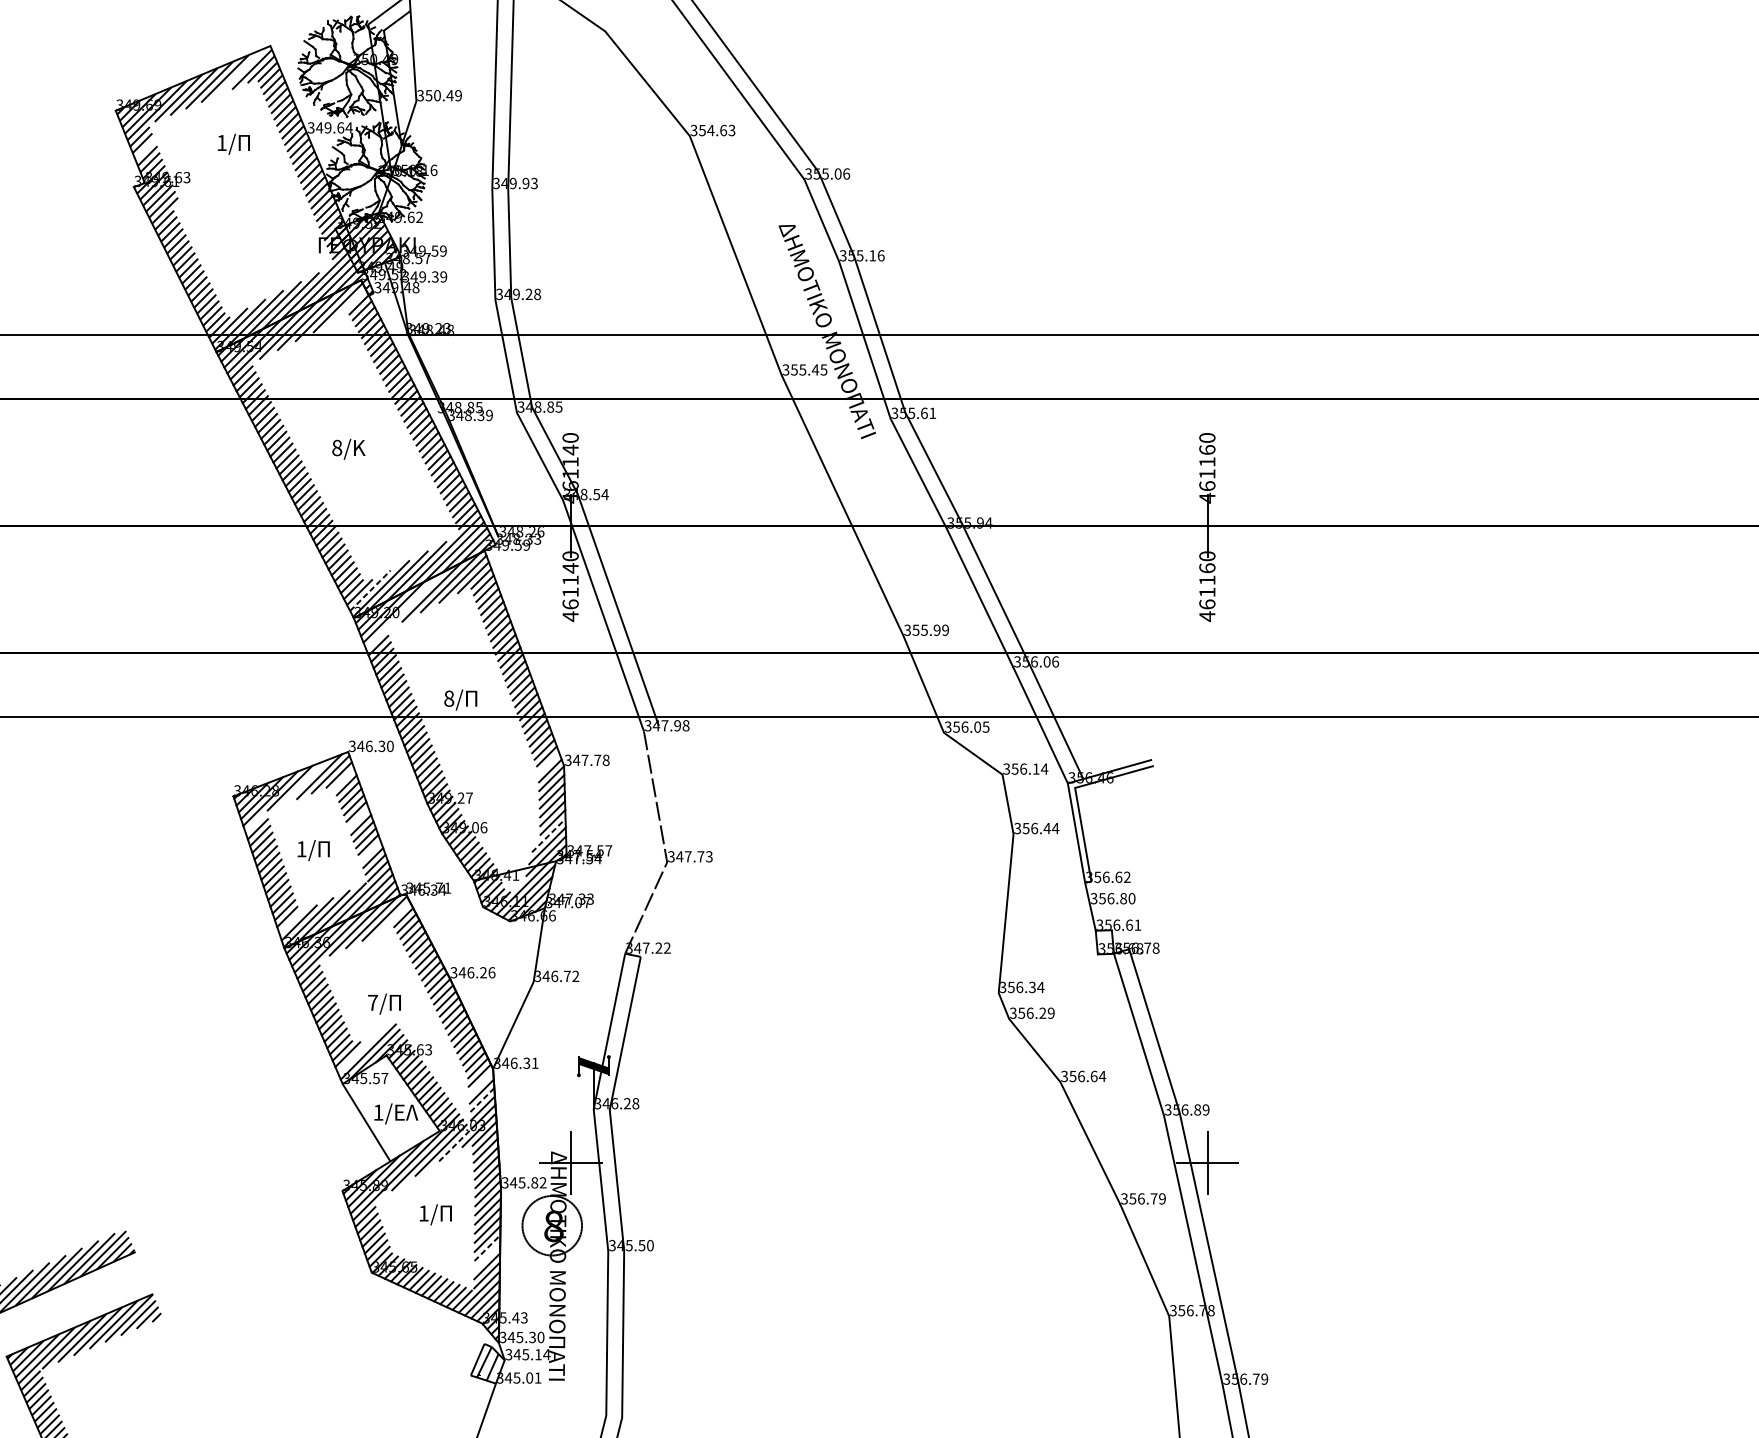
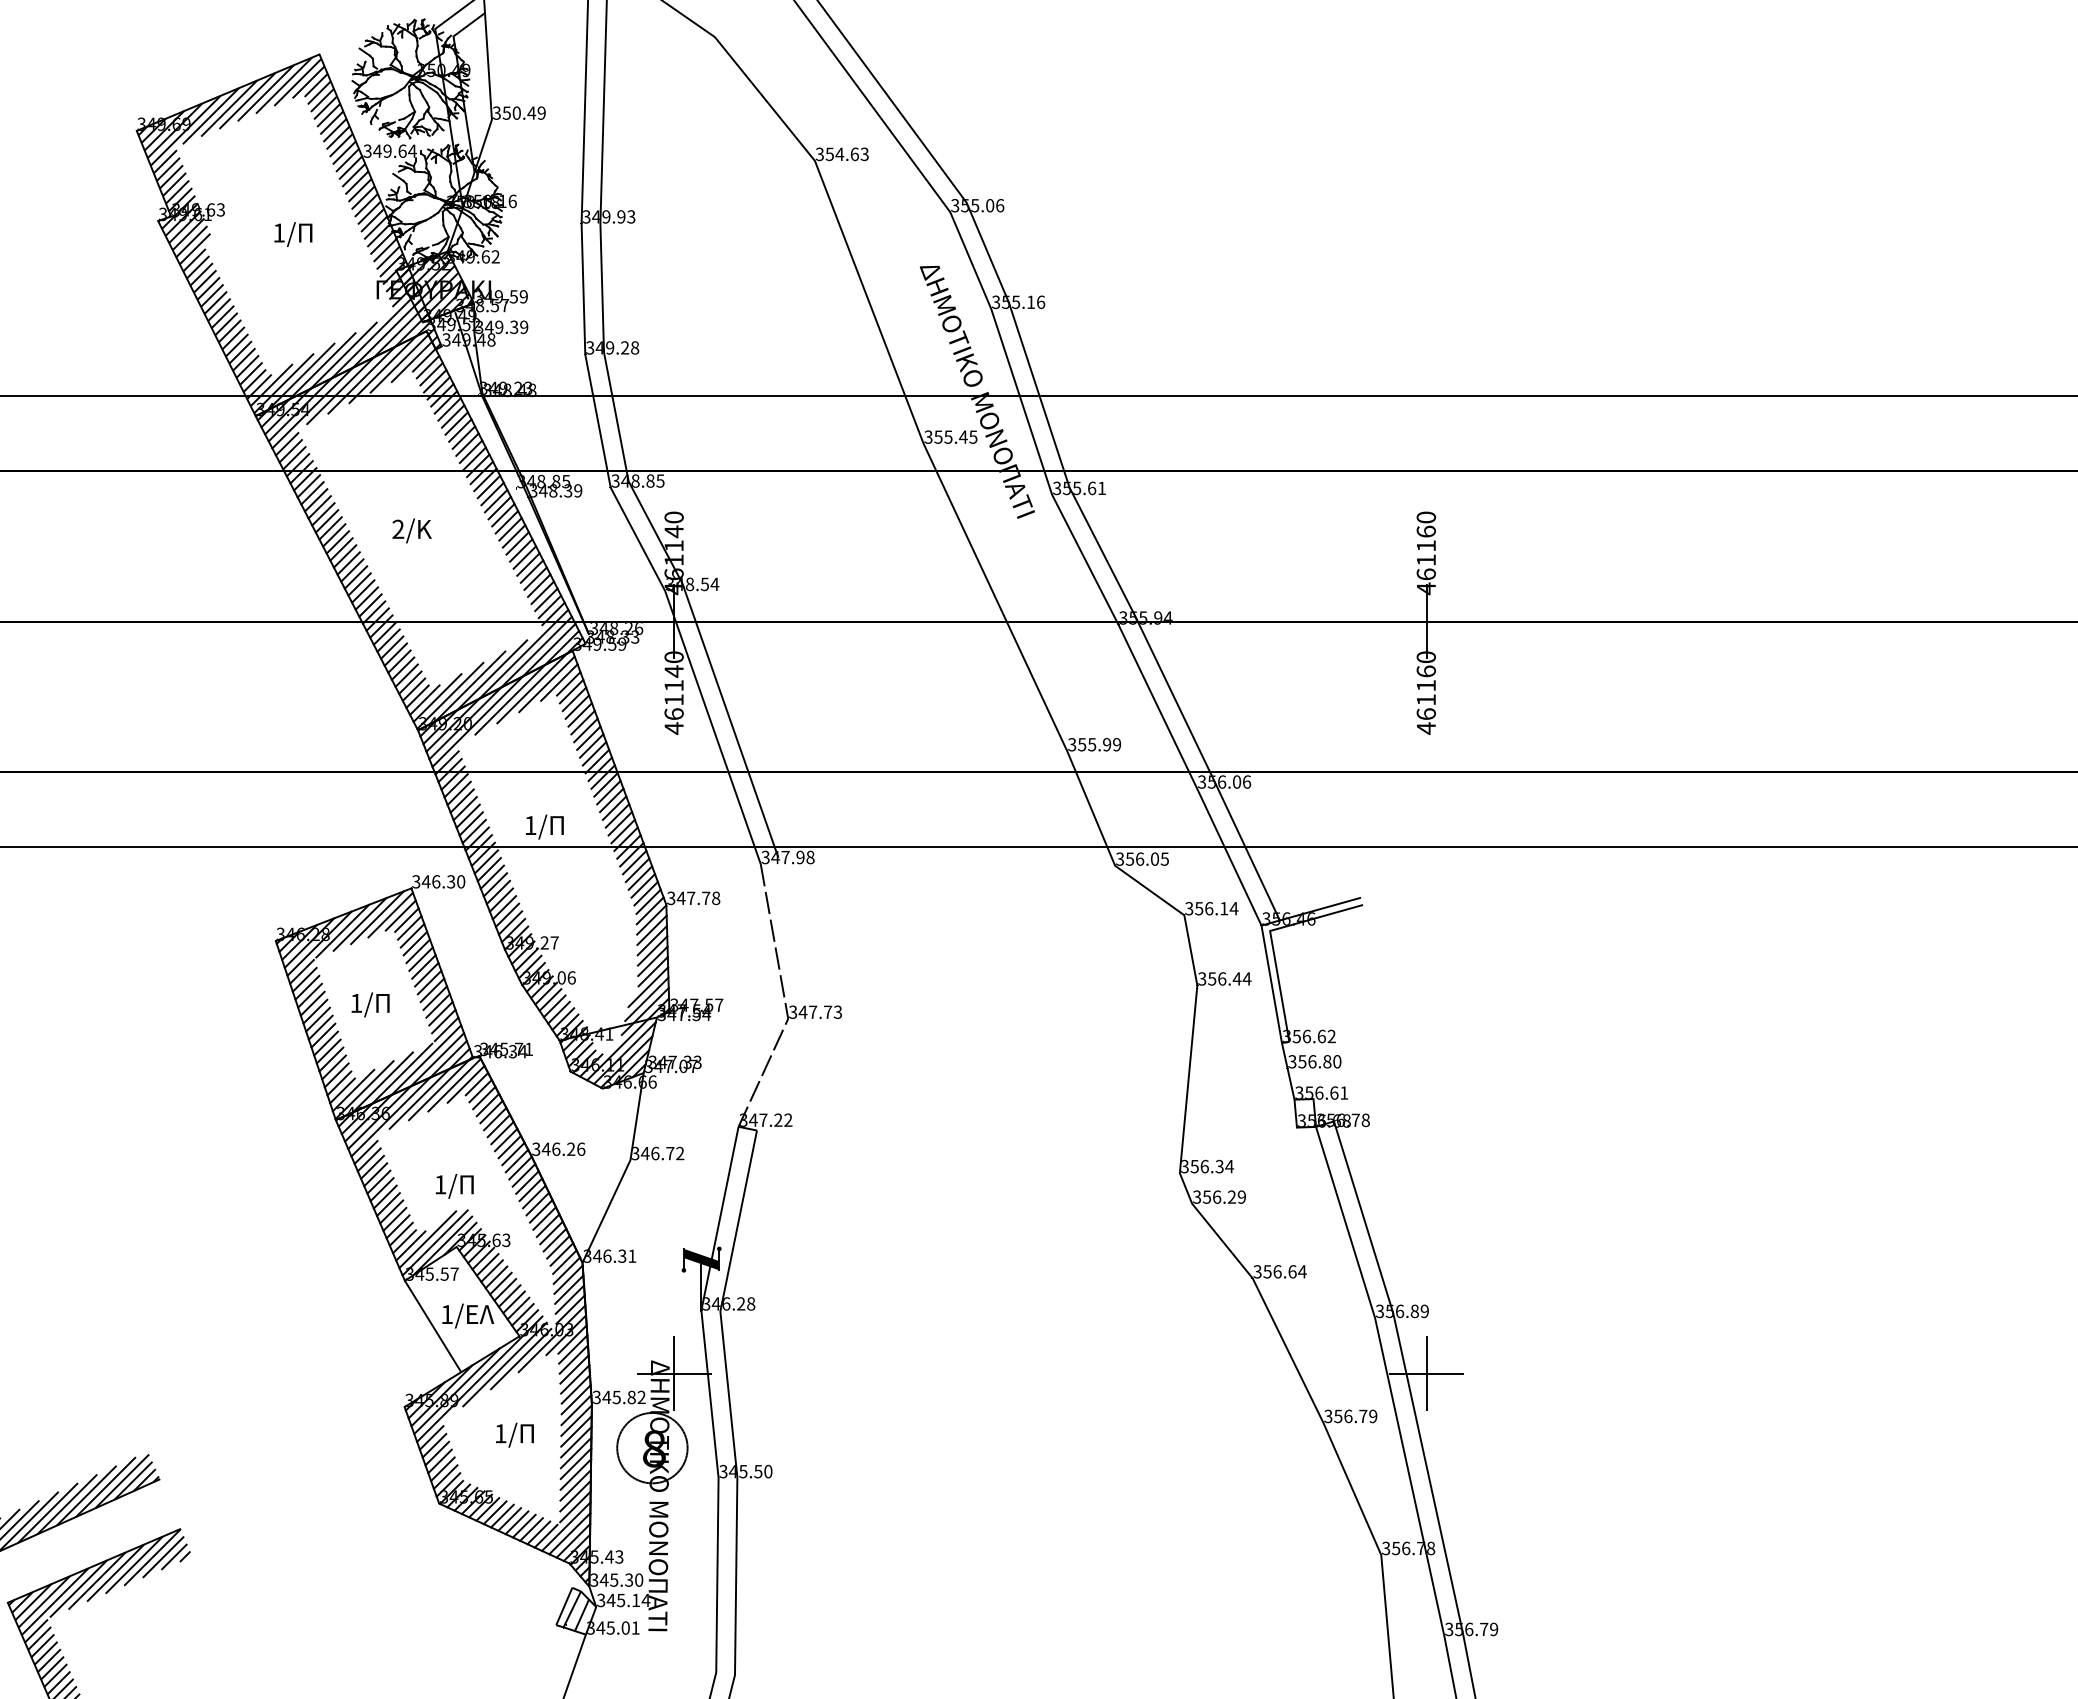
line: (240, 72) -> (284, 85), added
text: (234, 144) -> (293, 234), moved
line: (145, 149) -> (171, 176), added
line: (348, 305) -> (411, 361), added
text: (337, 448) -> (398, 529), 8 -> 2
line: (370, 591) -> (437, 698), dashed -> solid
line: (404, 610) -> (477, 721), added
text: (449, 698) -> (530, 825), 8 -> 1
line: (548, 763) -> (648, 901), added
line: (344, 778) -> (406, 919), added
line: (304, 782) -> (359, 924), added
line: (358, 818) -> (423, 966), added
line: (255, 822) -> (301, 971), added
line: (548, 834) -> (648, 986), dashed -> solid
line: (370, 851) -> (437, 1005), added
line: (394, 917) -> (465, 1083), added
line: (289, 923) -> (342, 1090), added
text: (372, 1002) -> (440, 1184), 7 -> 1
line: (361, 1049) -> (427, 1239), added
line: (481, 1082) -> (568, 1279), added
line: (482, 1099) -> (569, 1299), dashed -> solid
line: (454, 1145) -> (537, 1353), dashed -> solid
line: (487, 1248) -> (575, 1474), dashed -> solid
line: (487, 1257) -> (575, 1485), added

